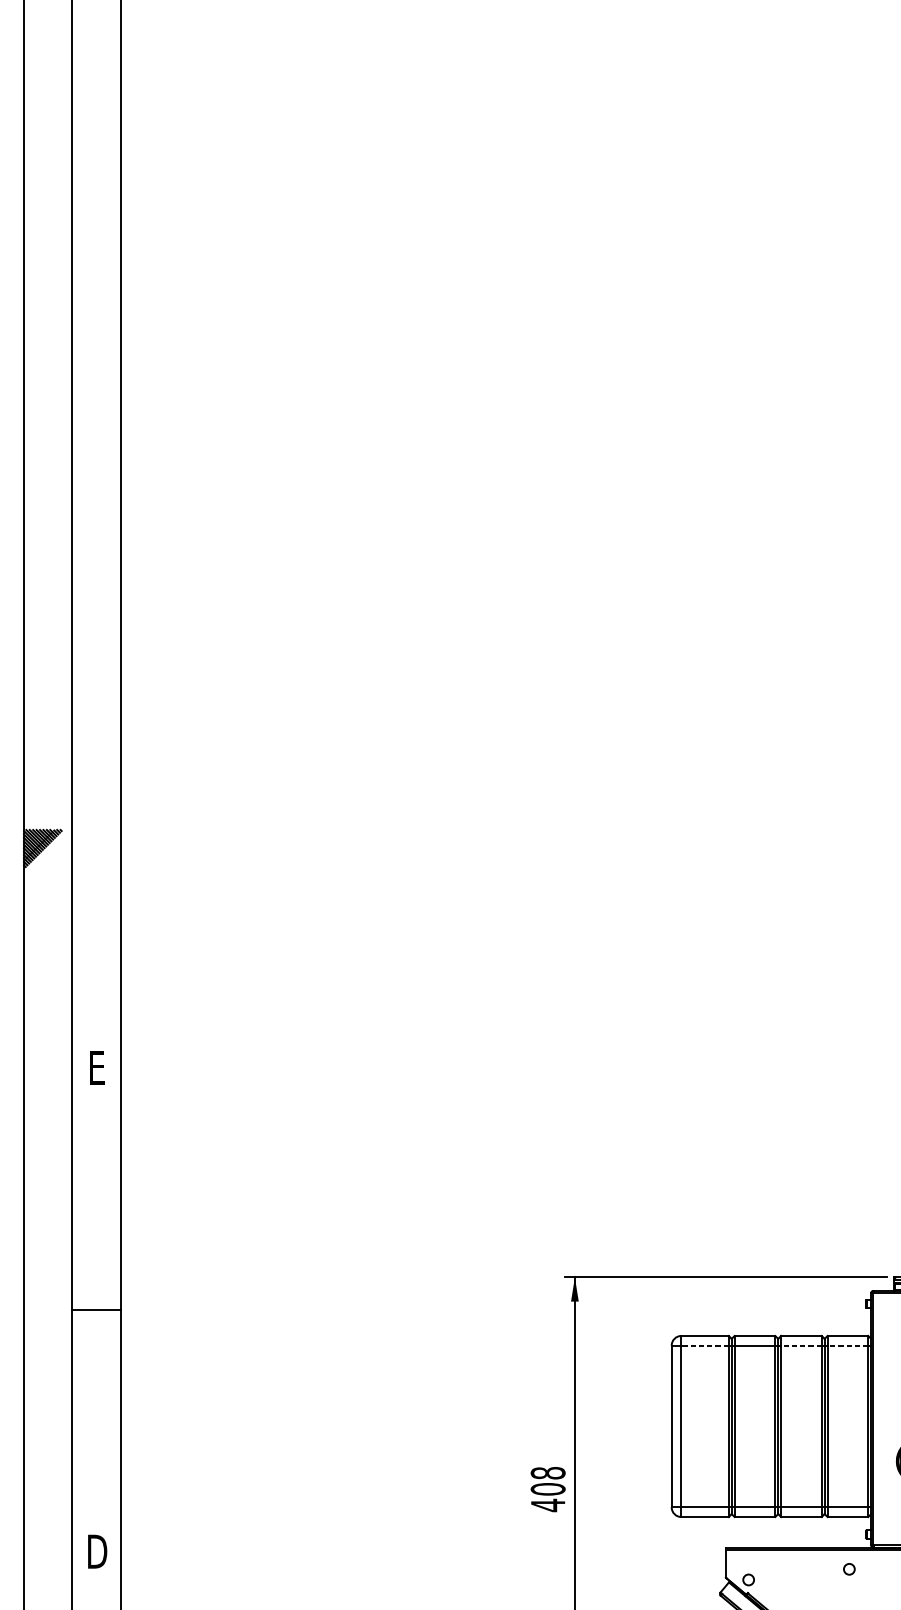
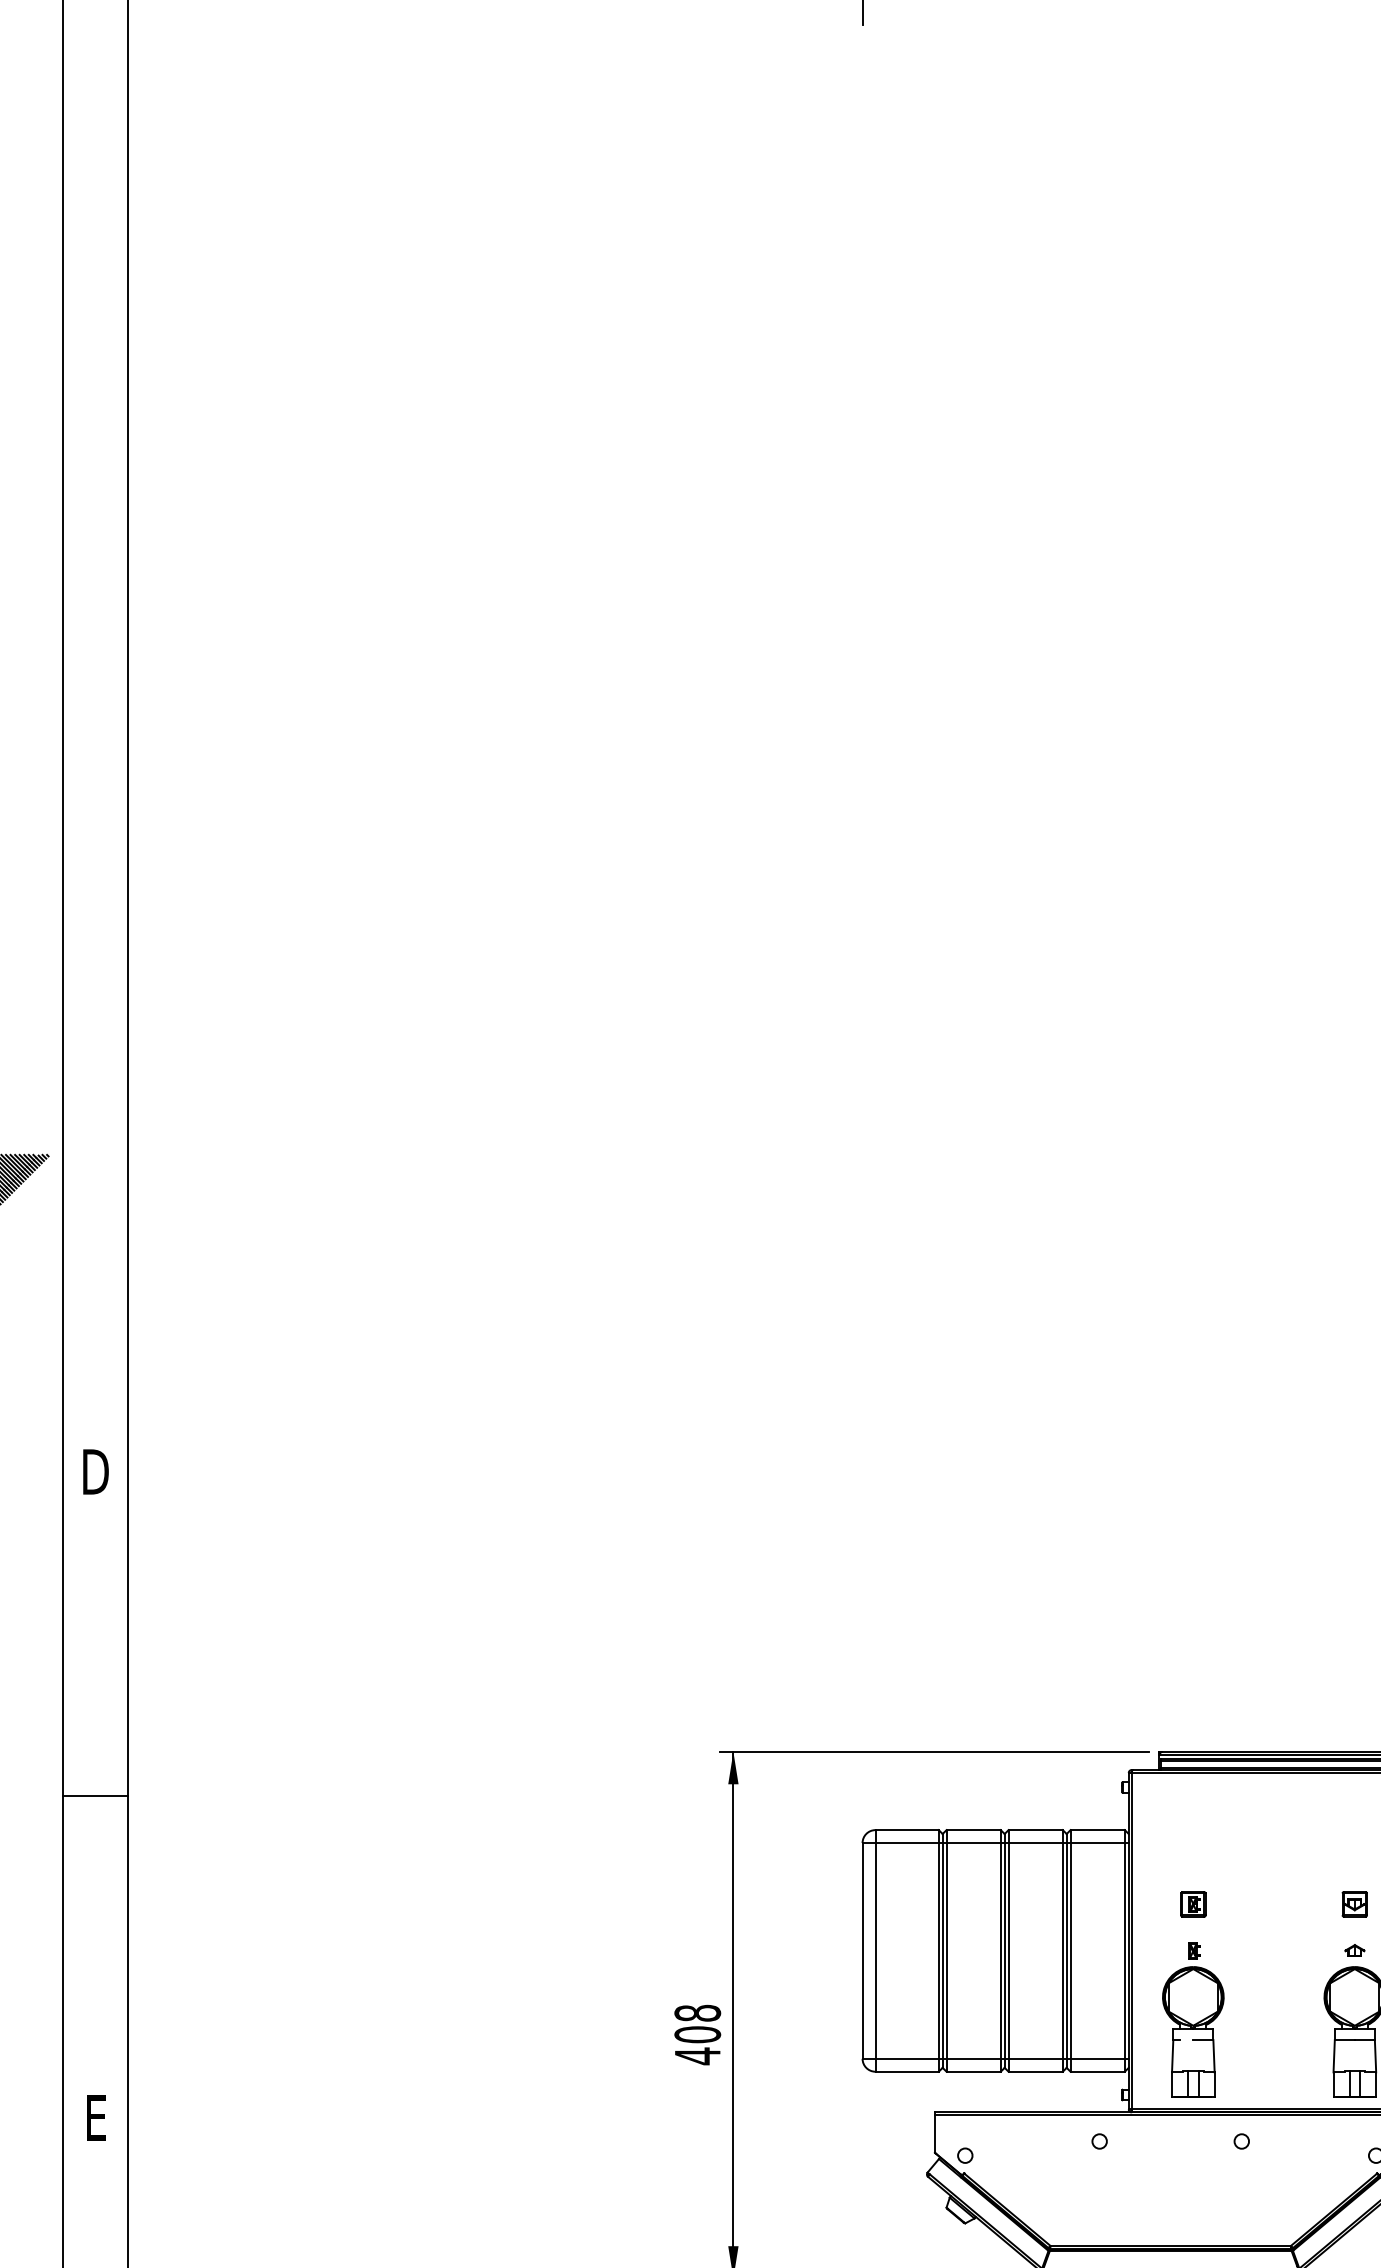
text: (96, 1067) -> (95, 1471), E -> D
line: (705, 1345) -> (907, 1843), dashed -> solid
line: (801, 1345) -> (1035, 1843), dashed -> solid
line: (847, 1345) -> (1097, 1843), dashed -> solid
text: (97, 1551) -> (96, 2117), D -> E

